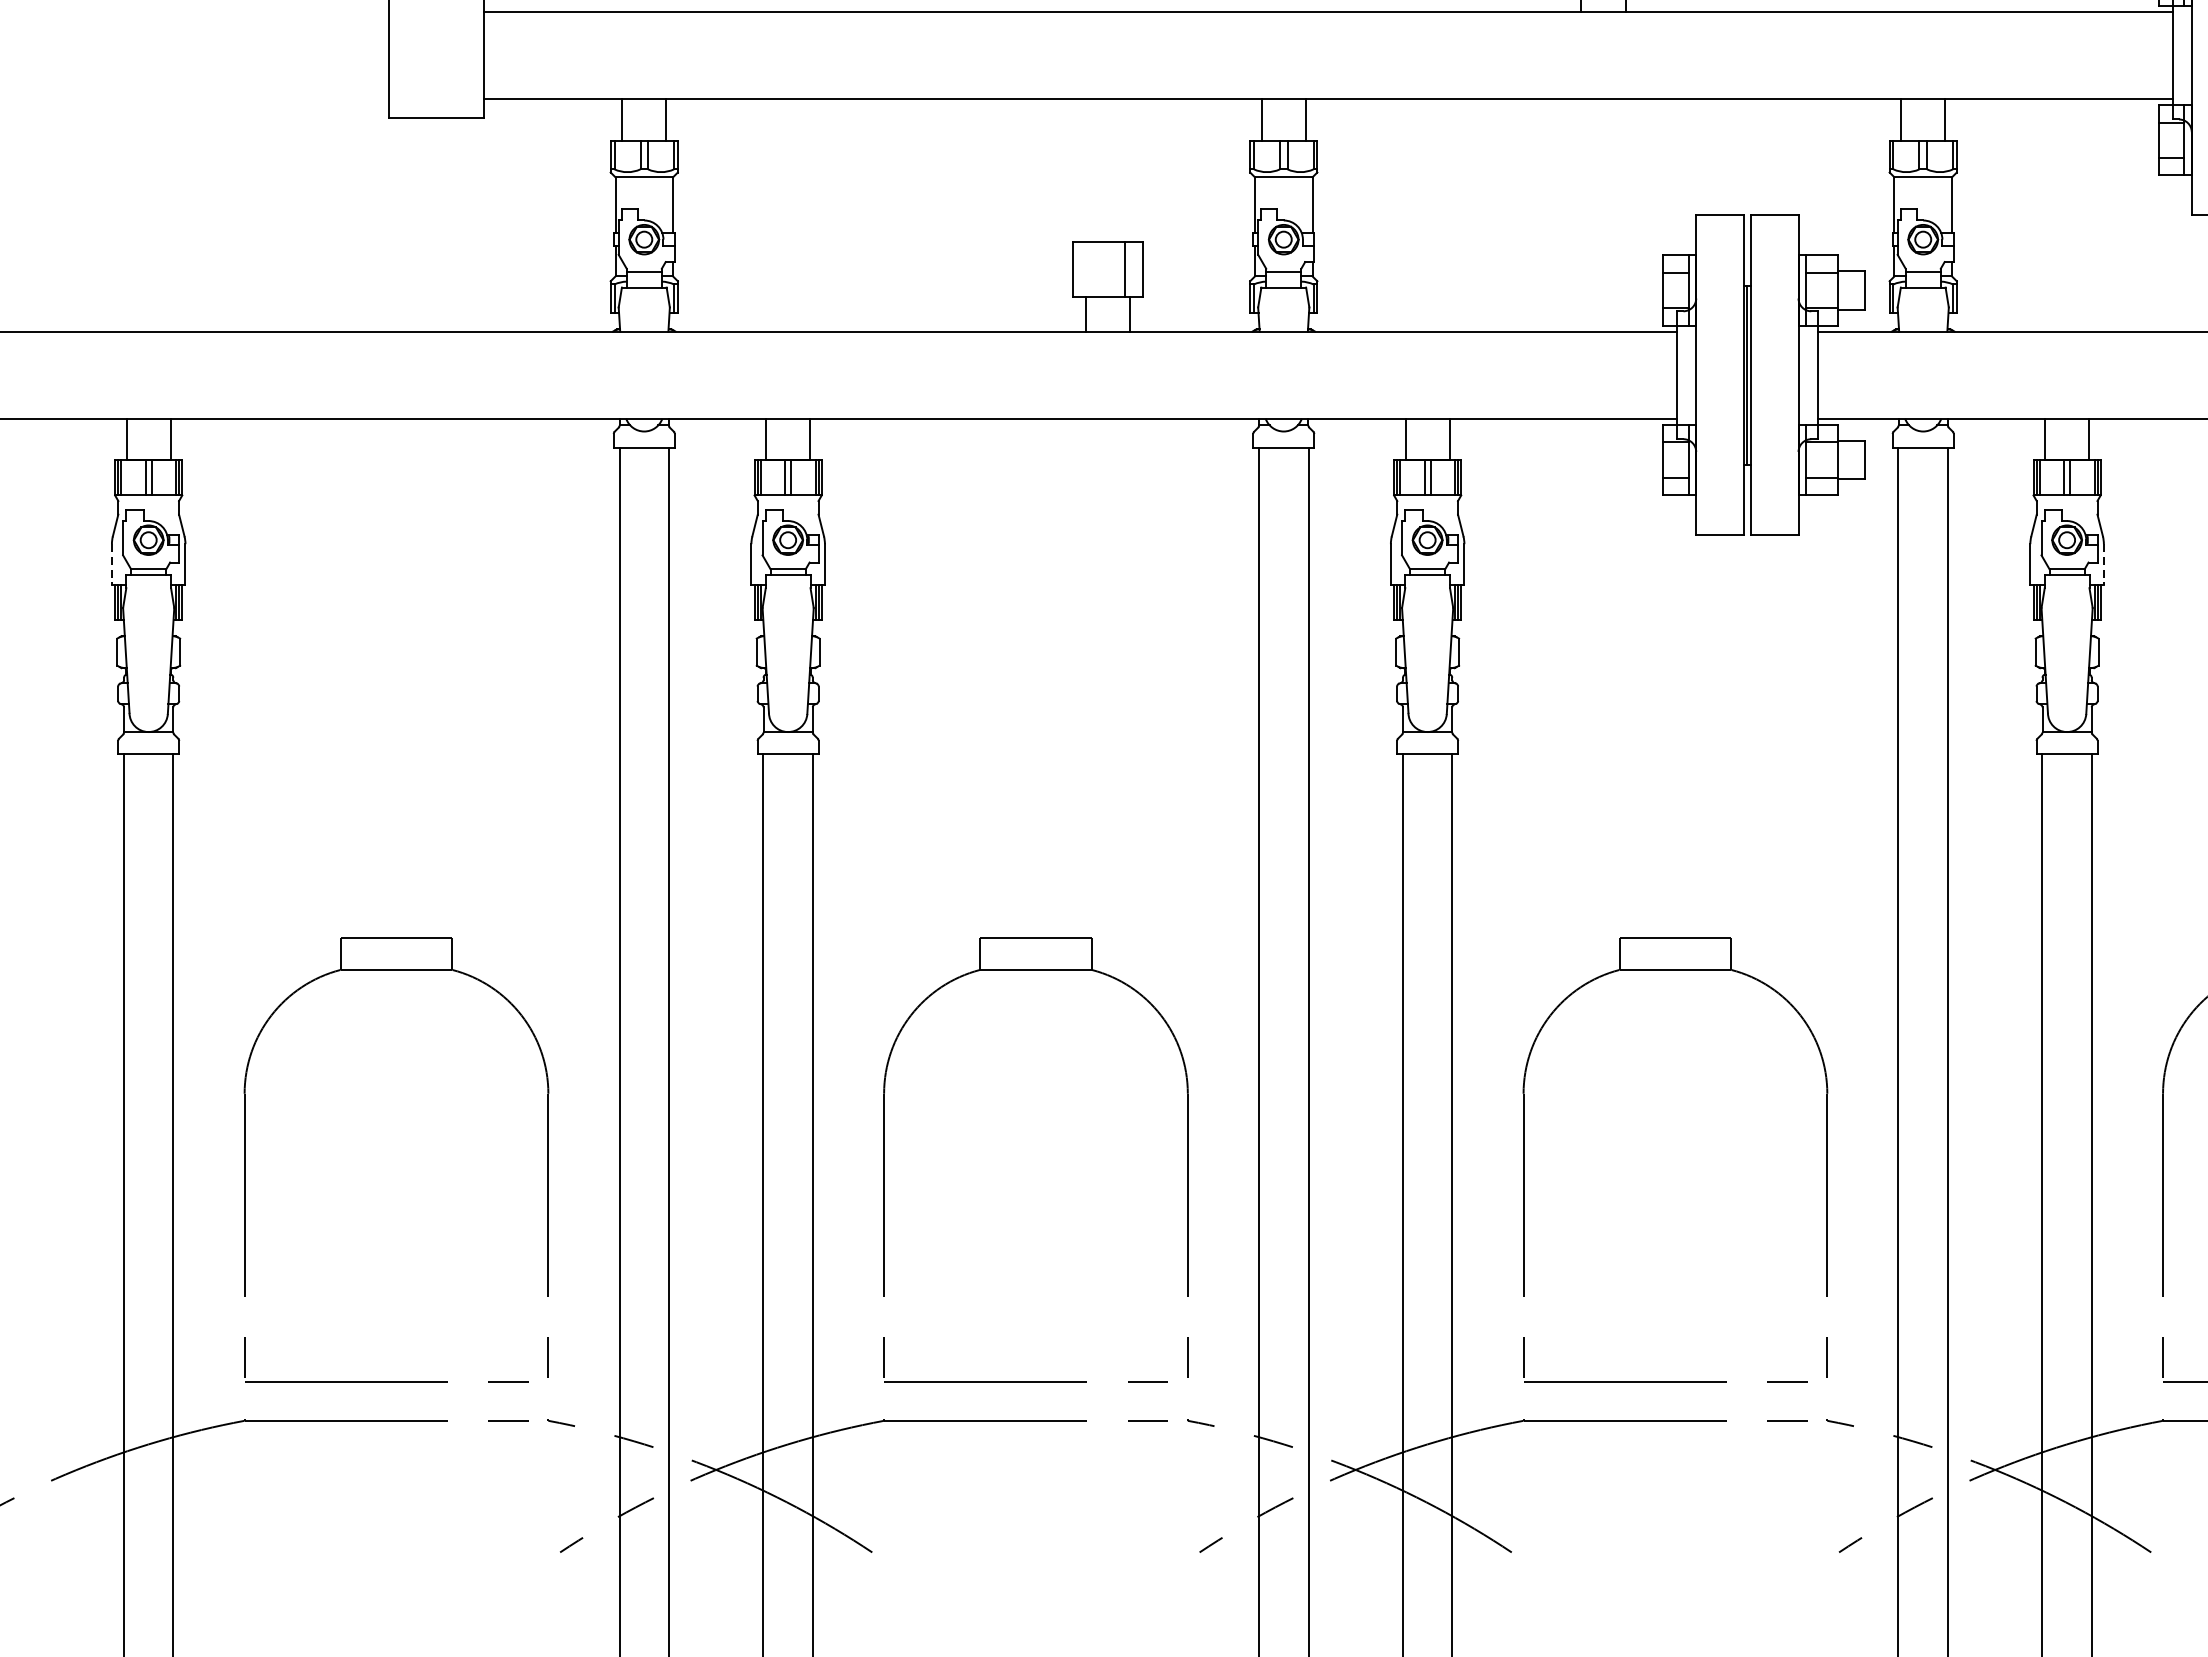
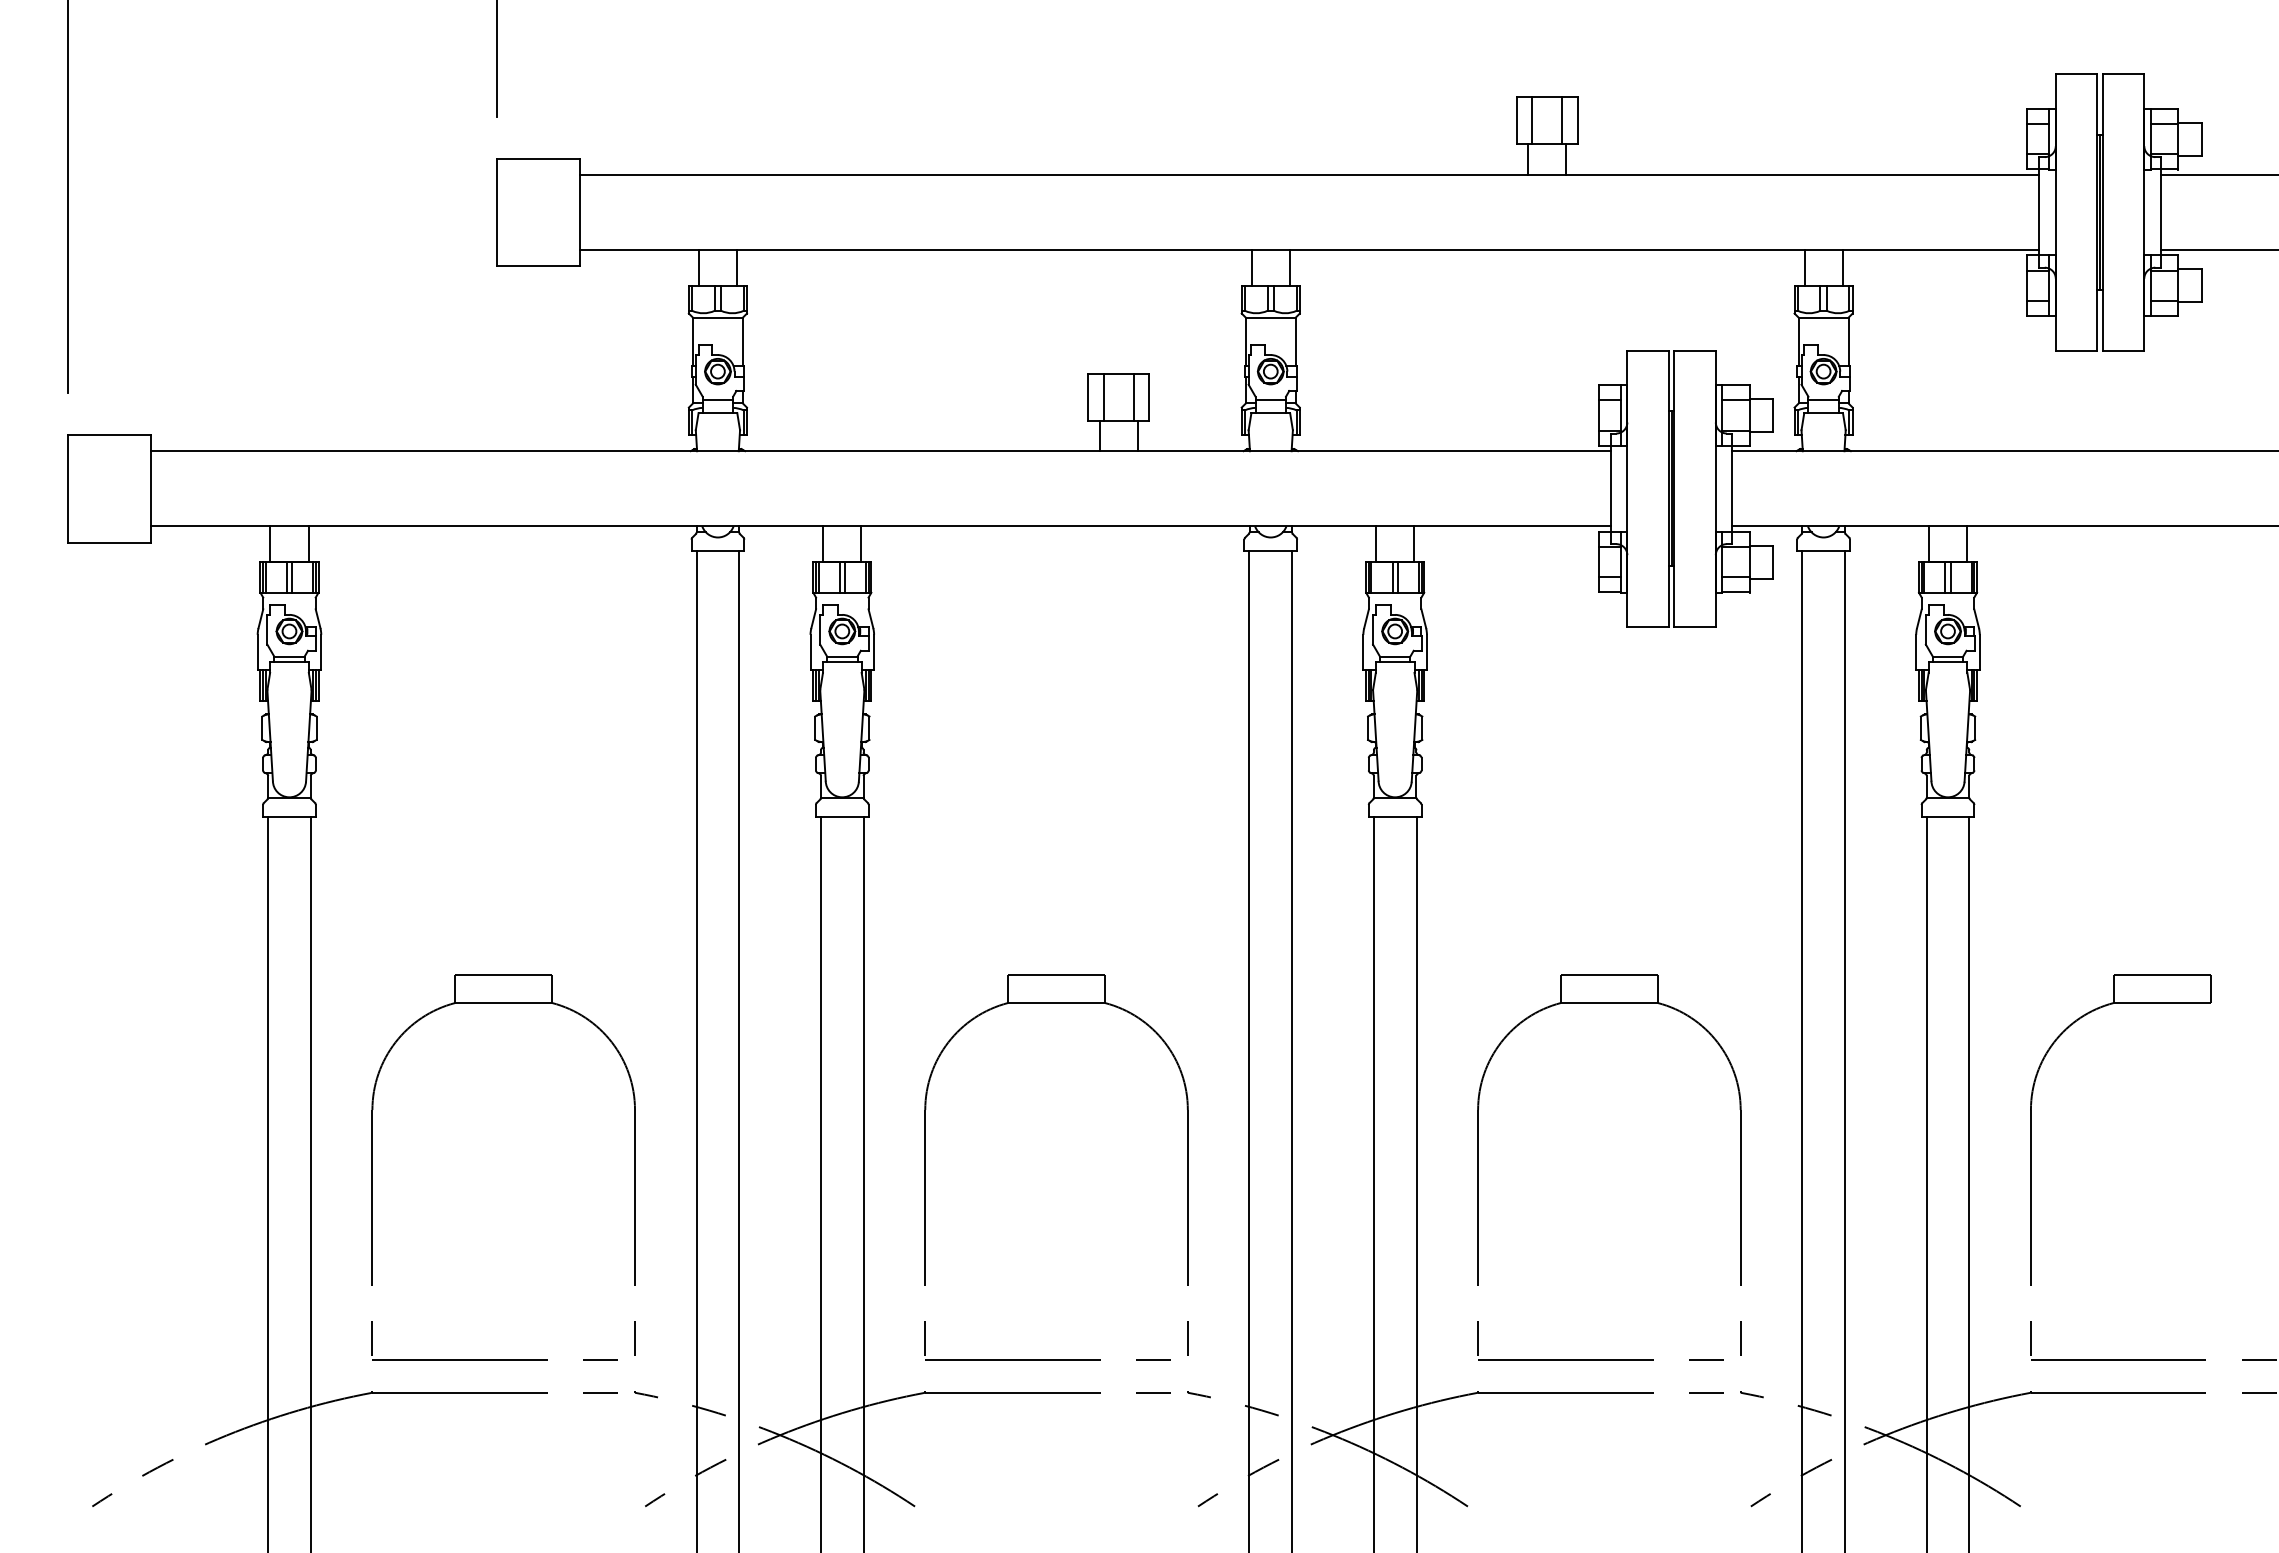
line: (1090, 268) -> (1103, 396), added
line: (111, 564) -> (257, 652), dashed -> solid
line: (2103, 564) -> (1979, 652), dashed -> solid

